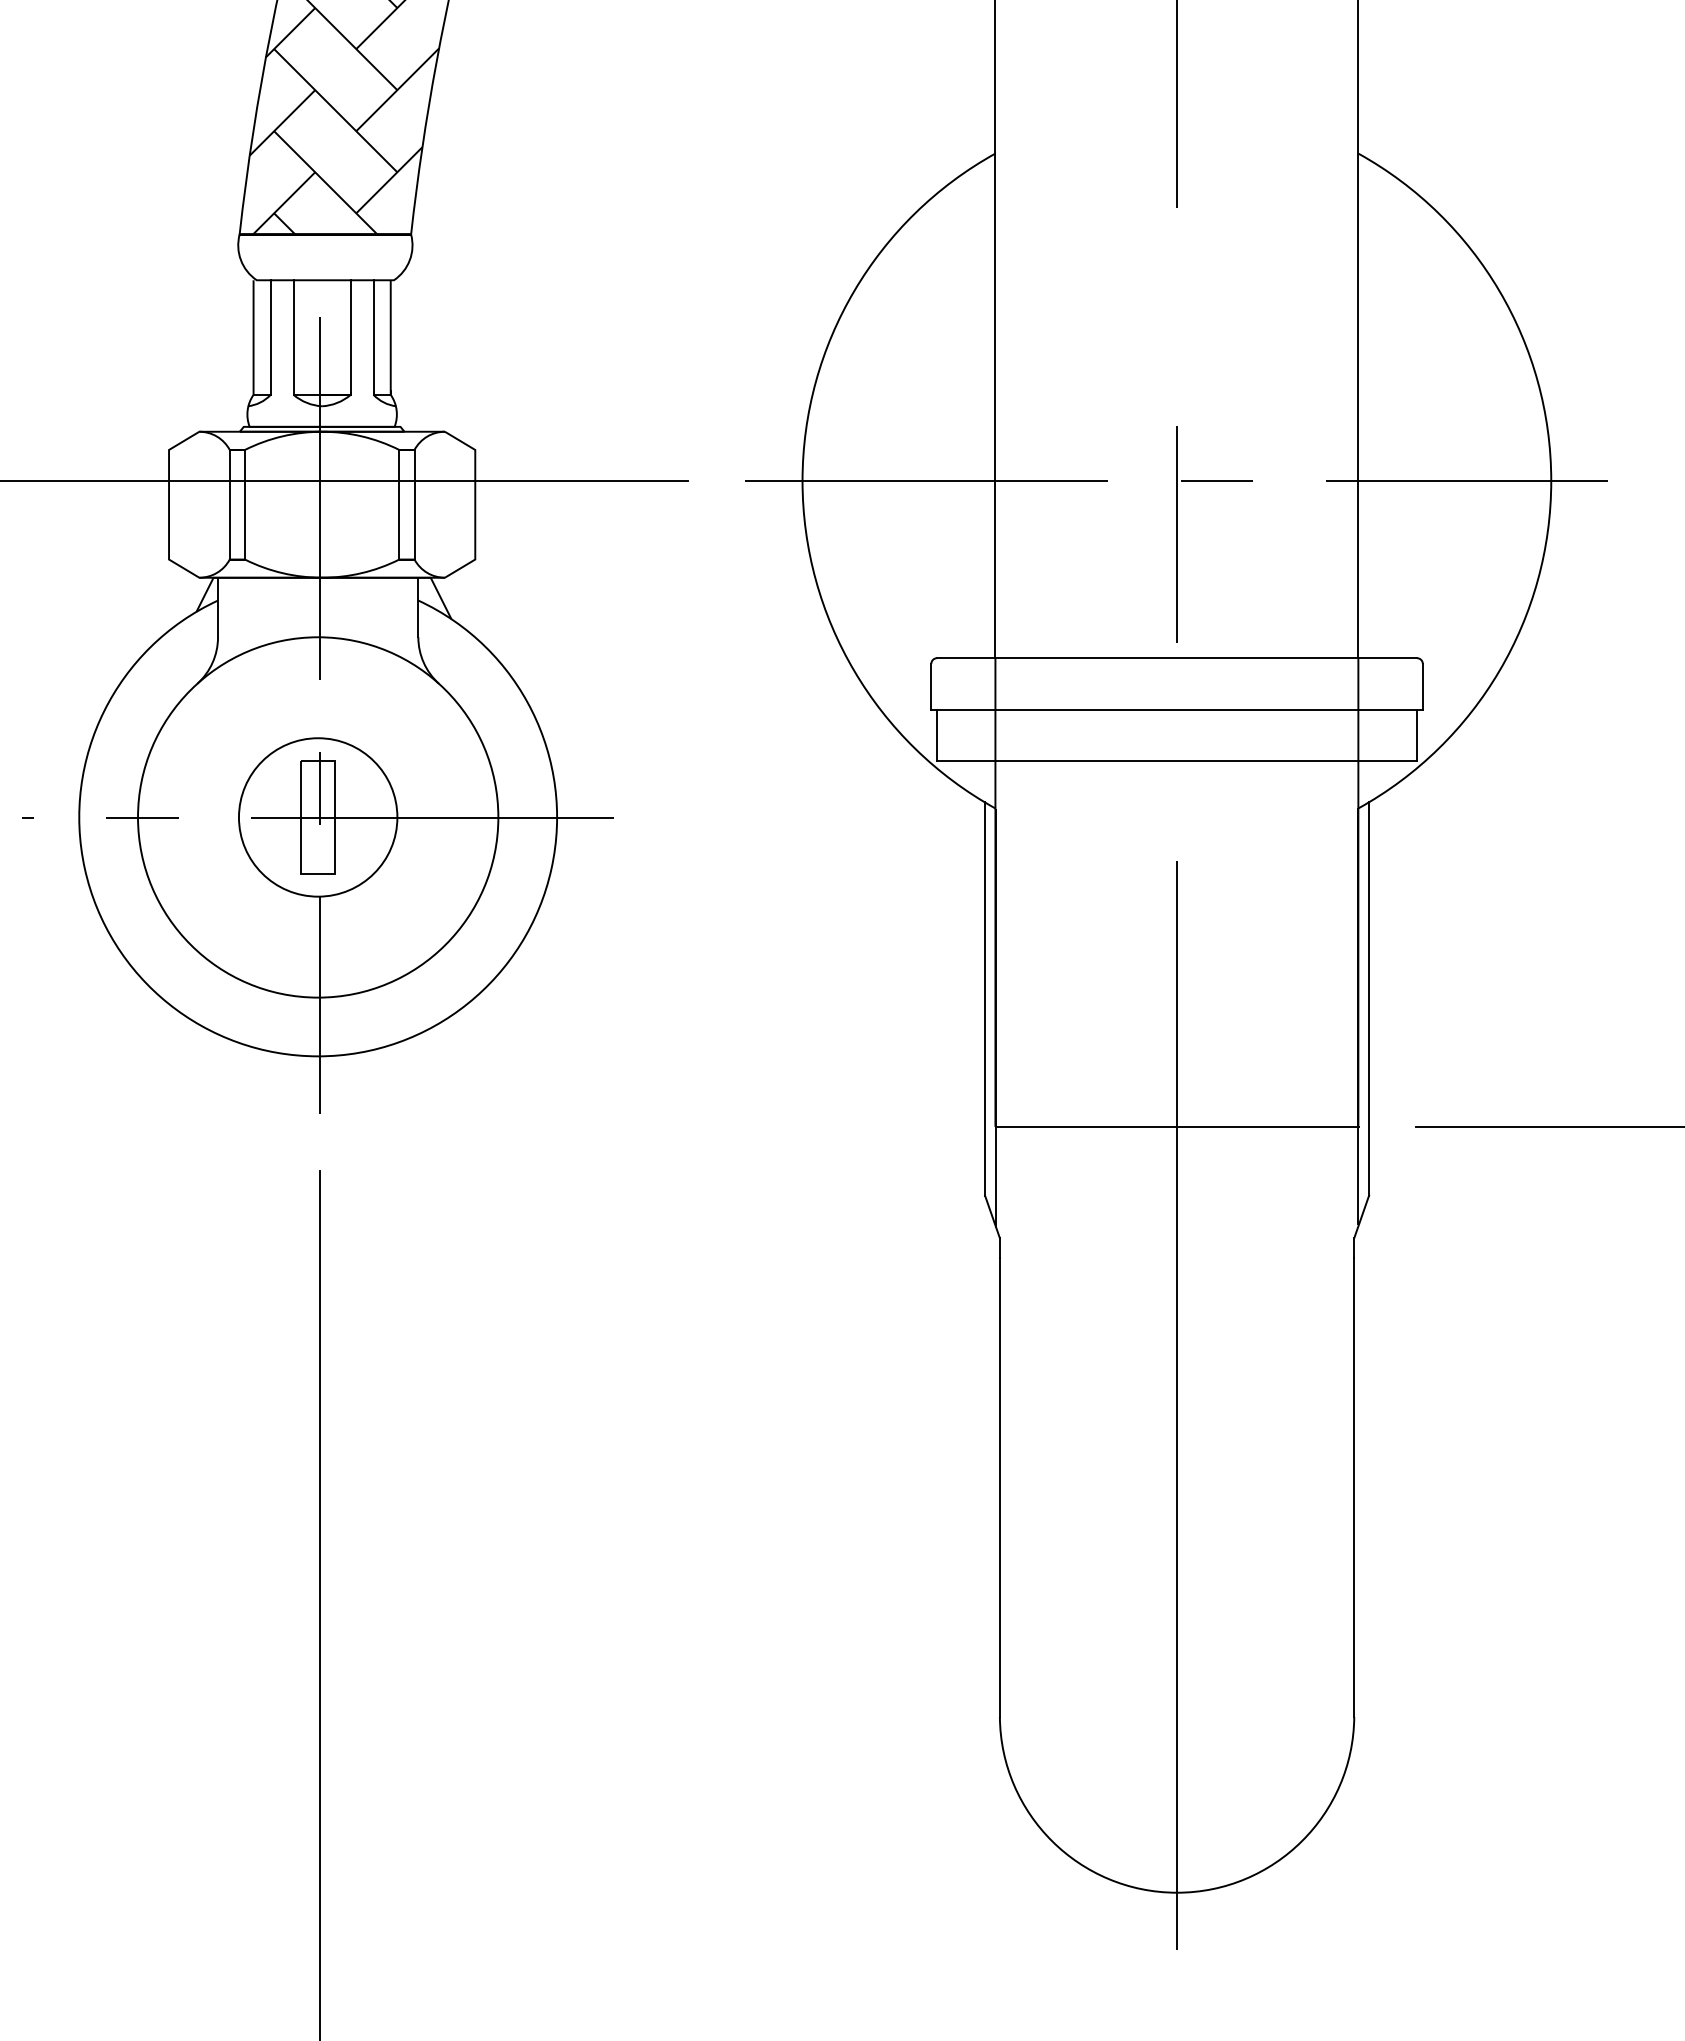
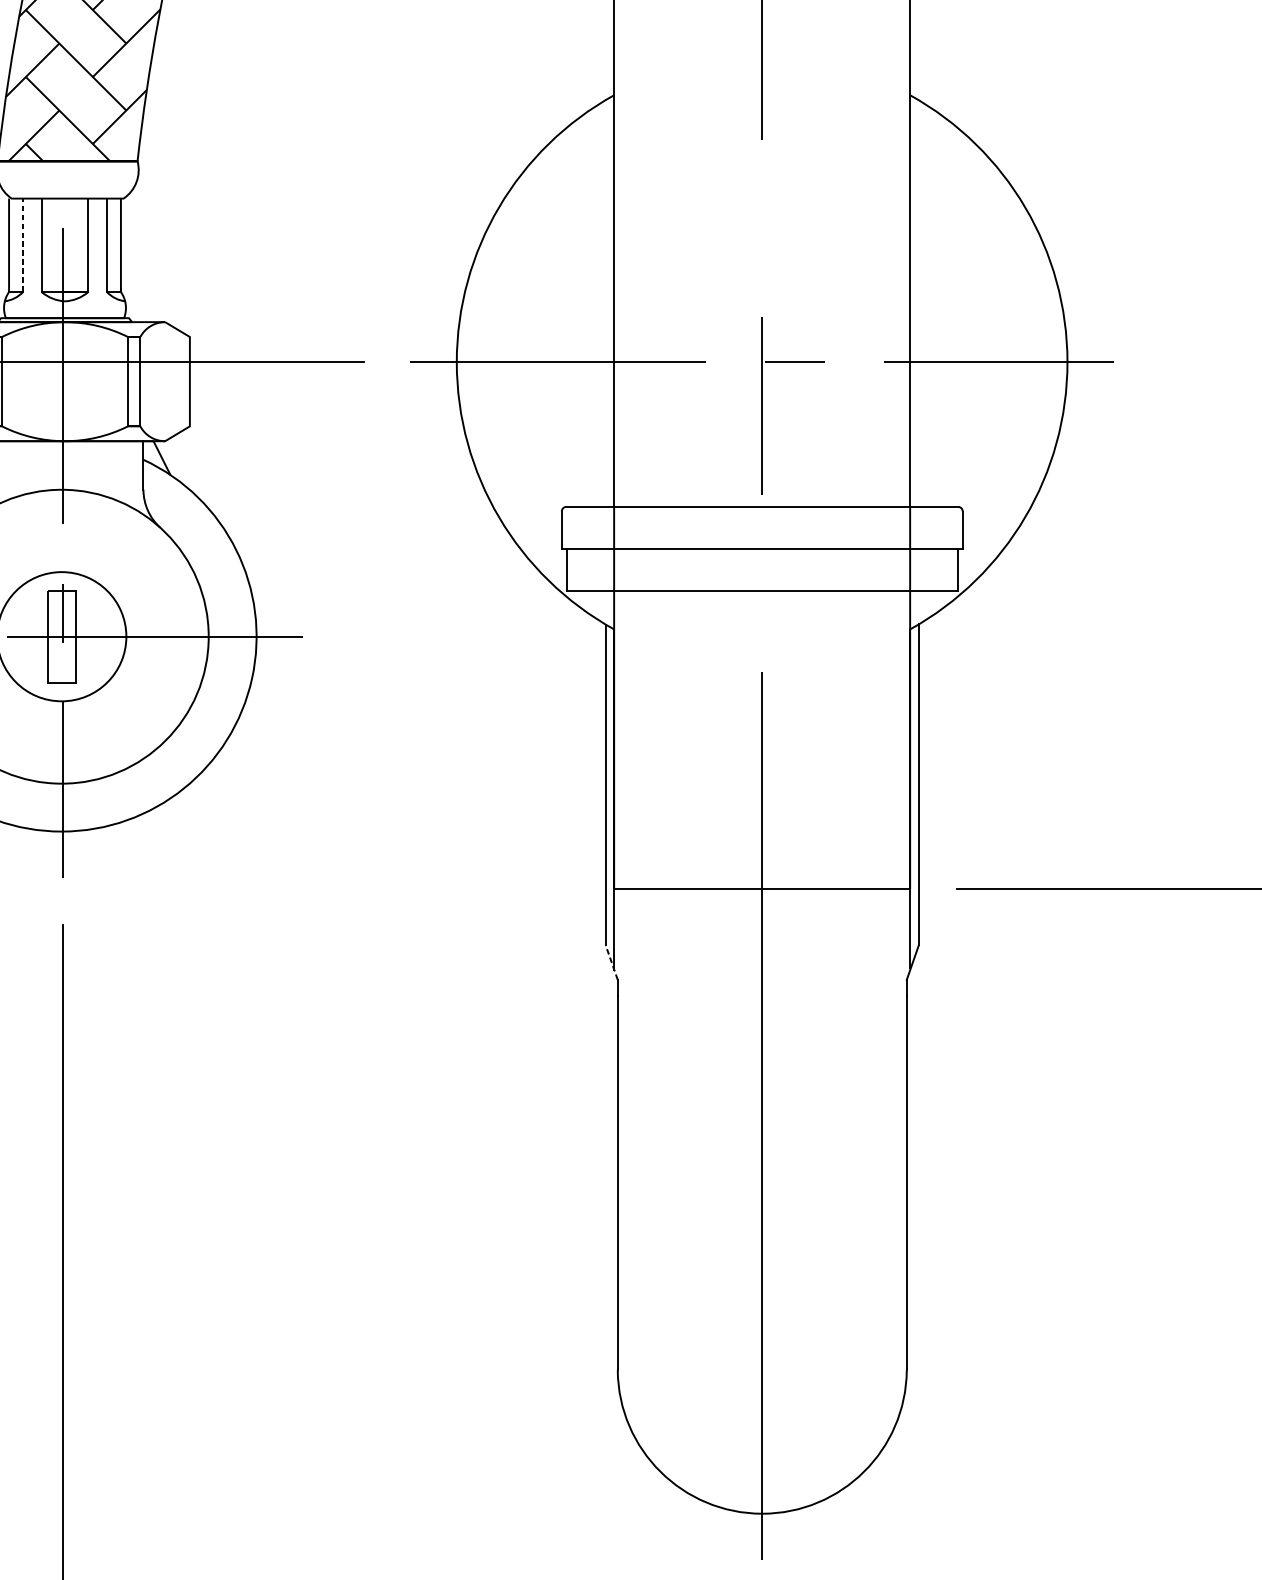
line: (270, 337) -> (22, 245), solid -> dashed
line: (992, 1216) -> (611, 962), solid -> dashed

